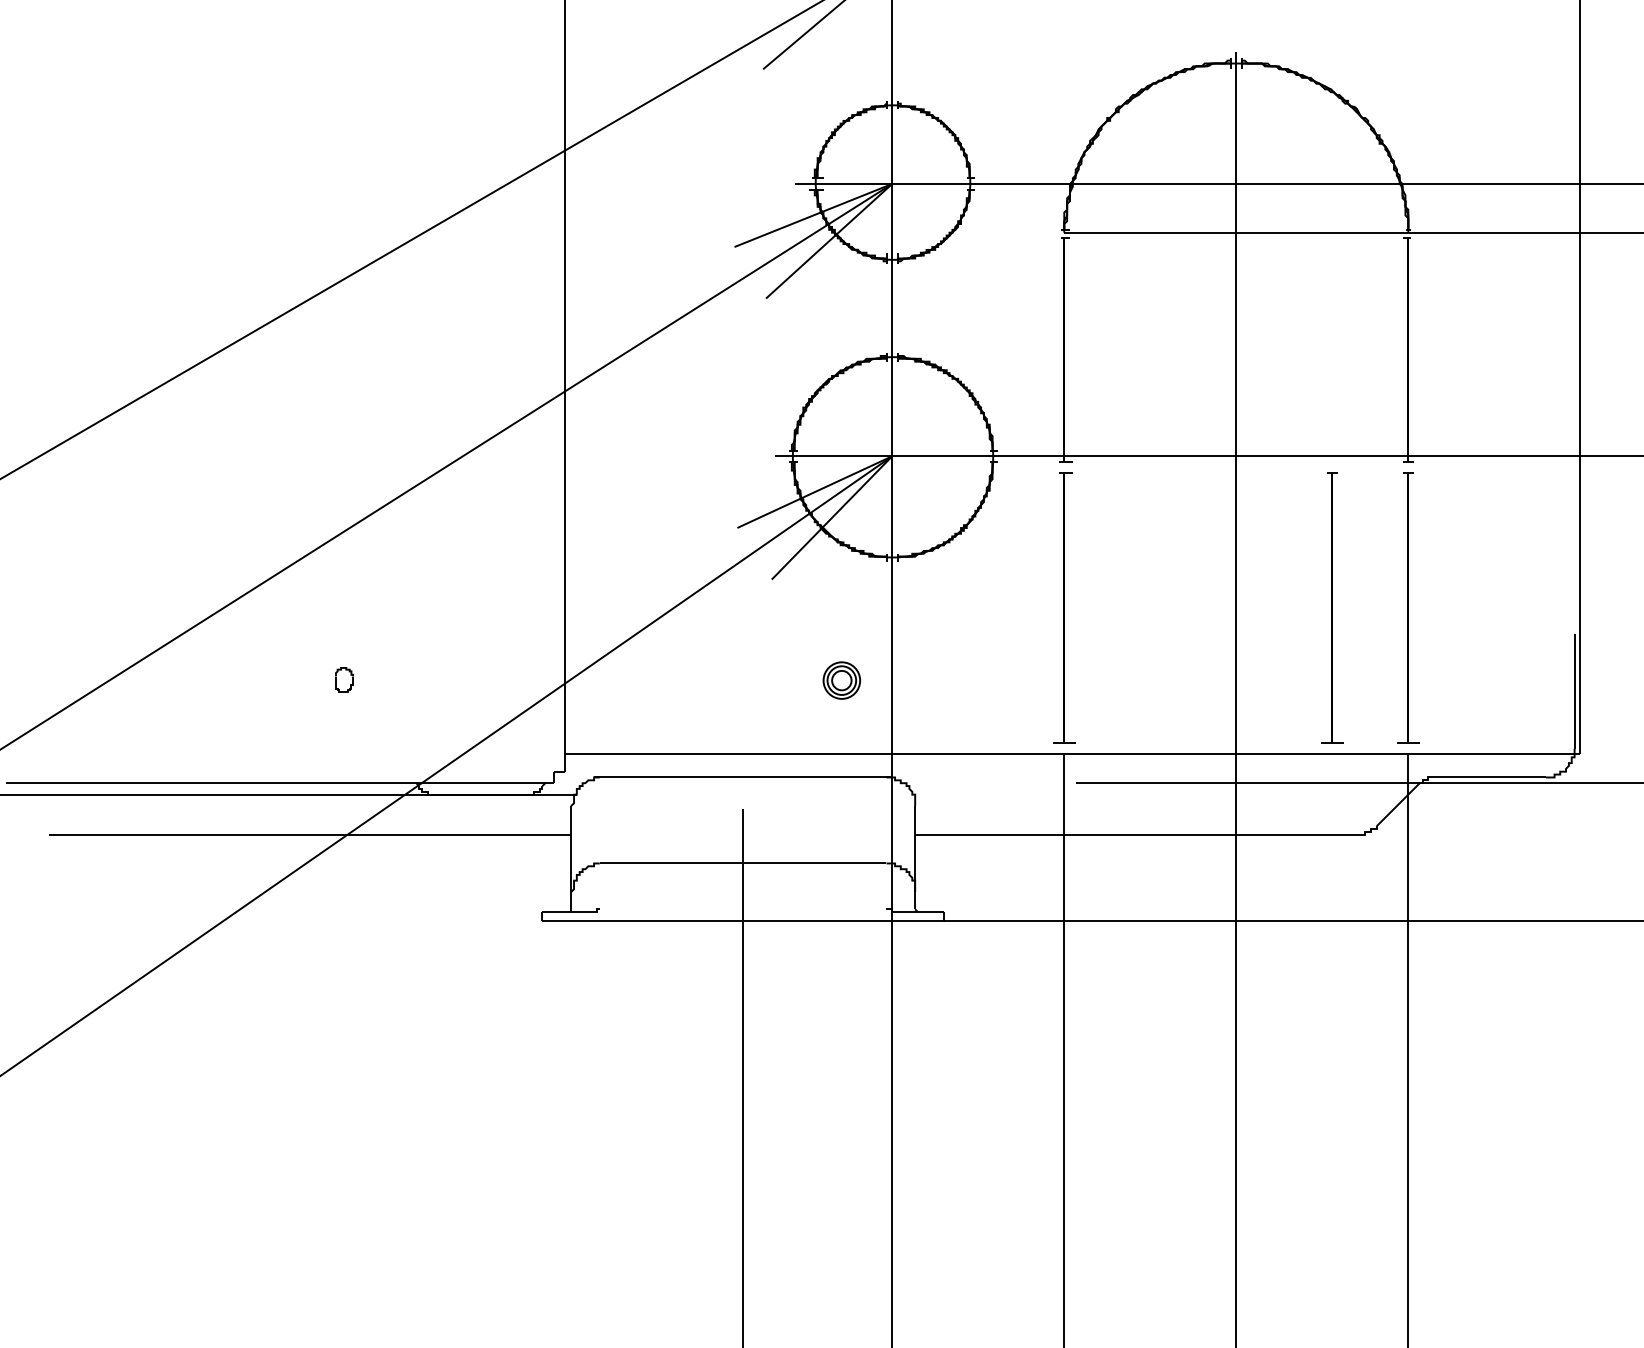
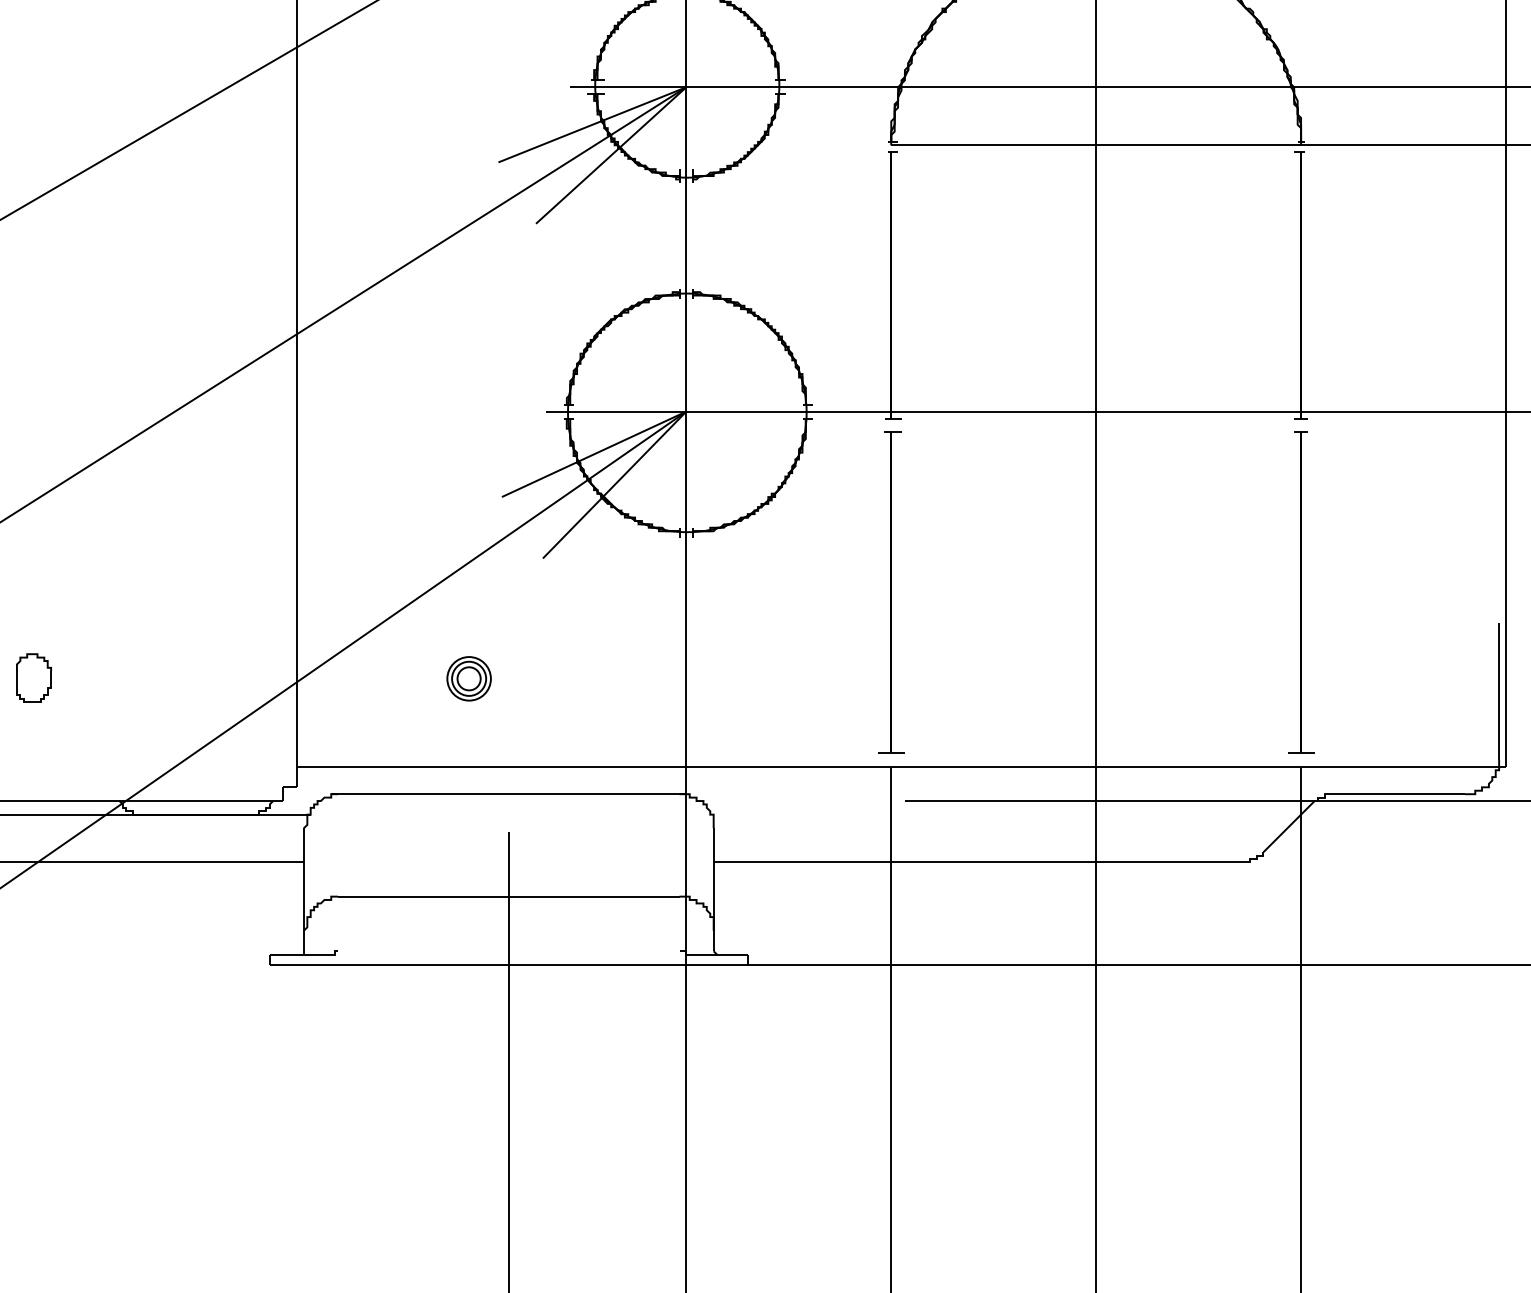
part: (1332, 607) -> (1210, 591), removed
part: (344, 679) -> (33, 677), size x1.67
part: (841, 680) -> (468, 678), moved

